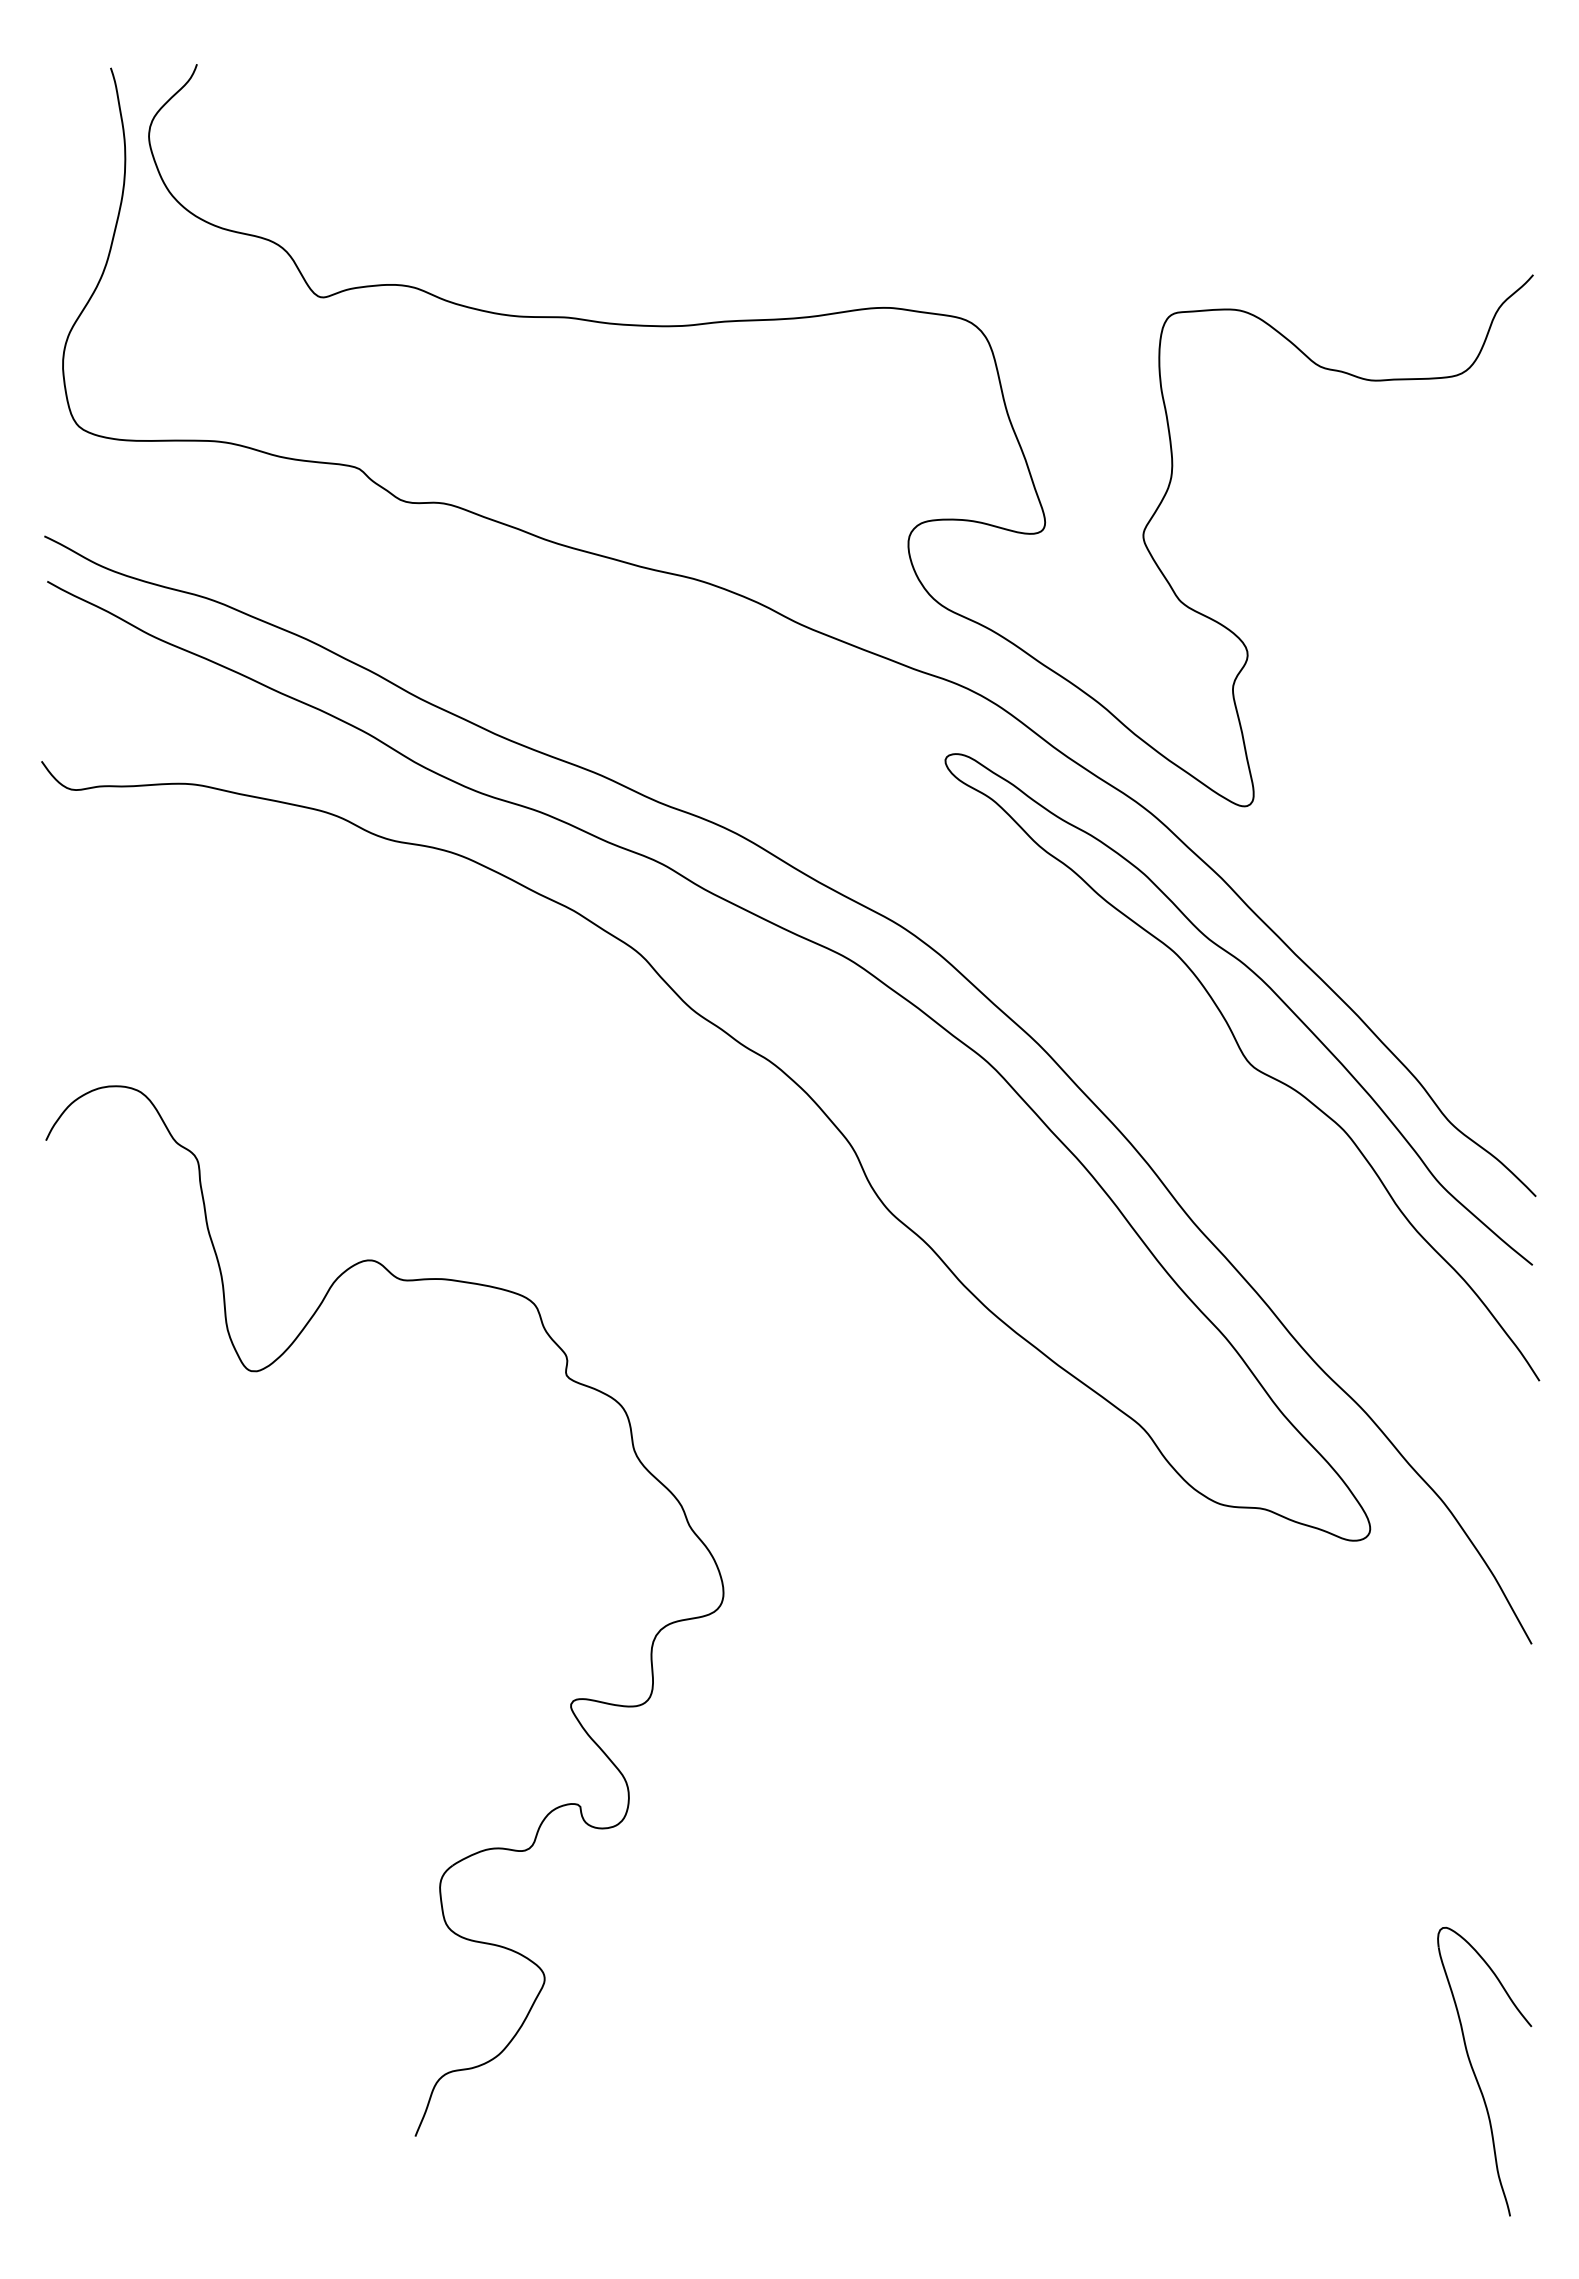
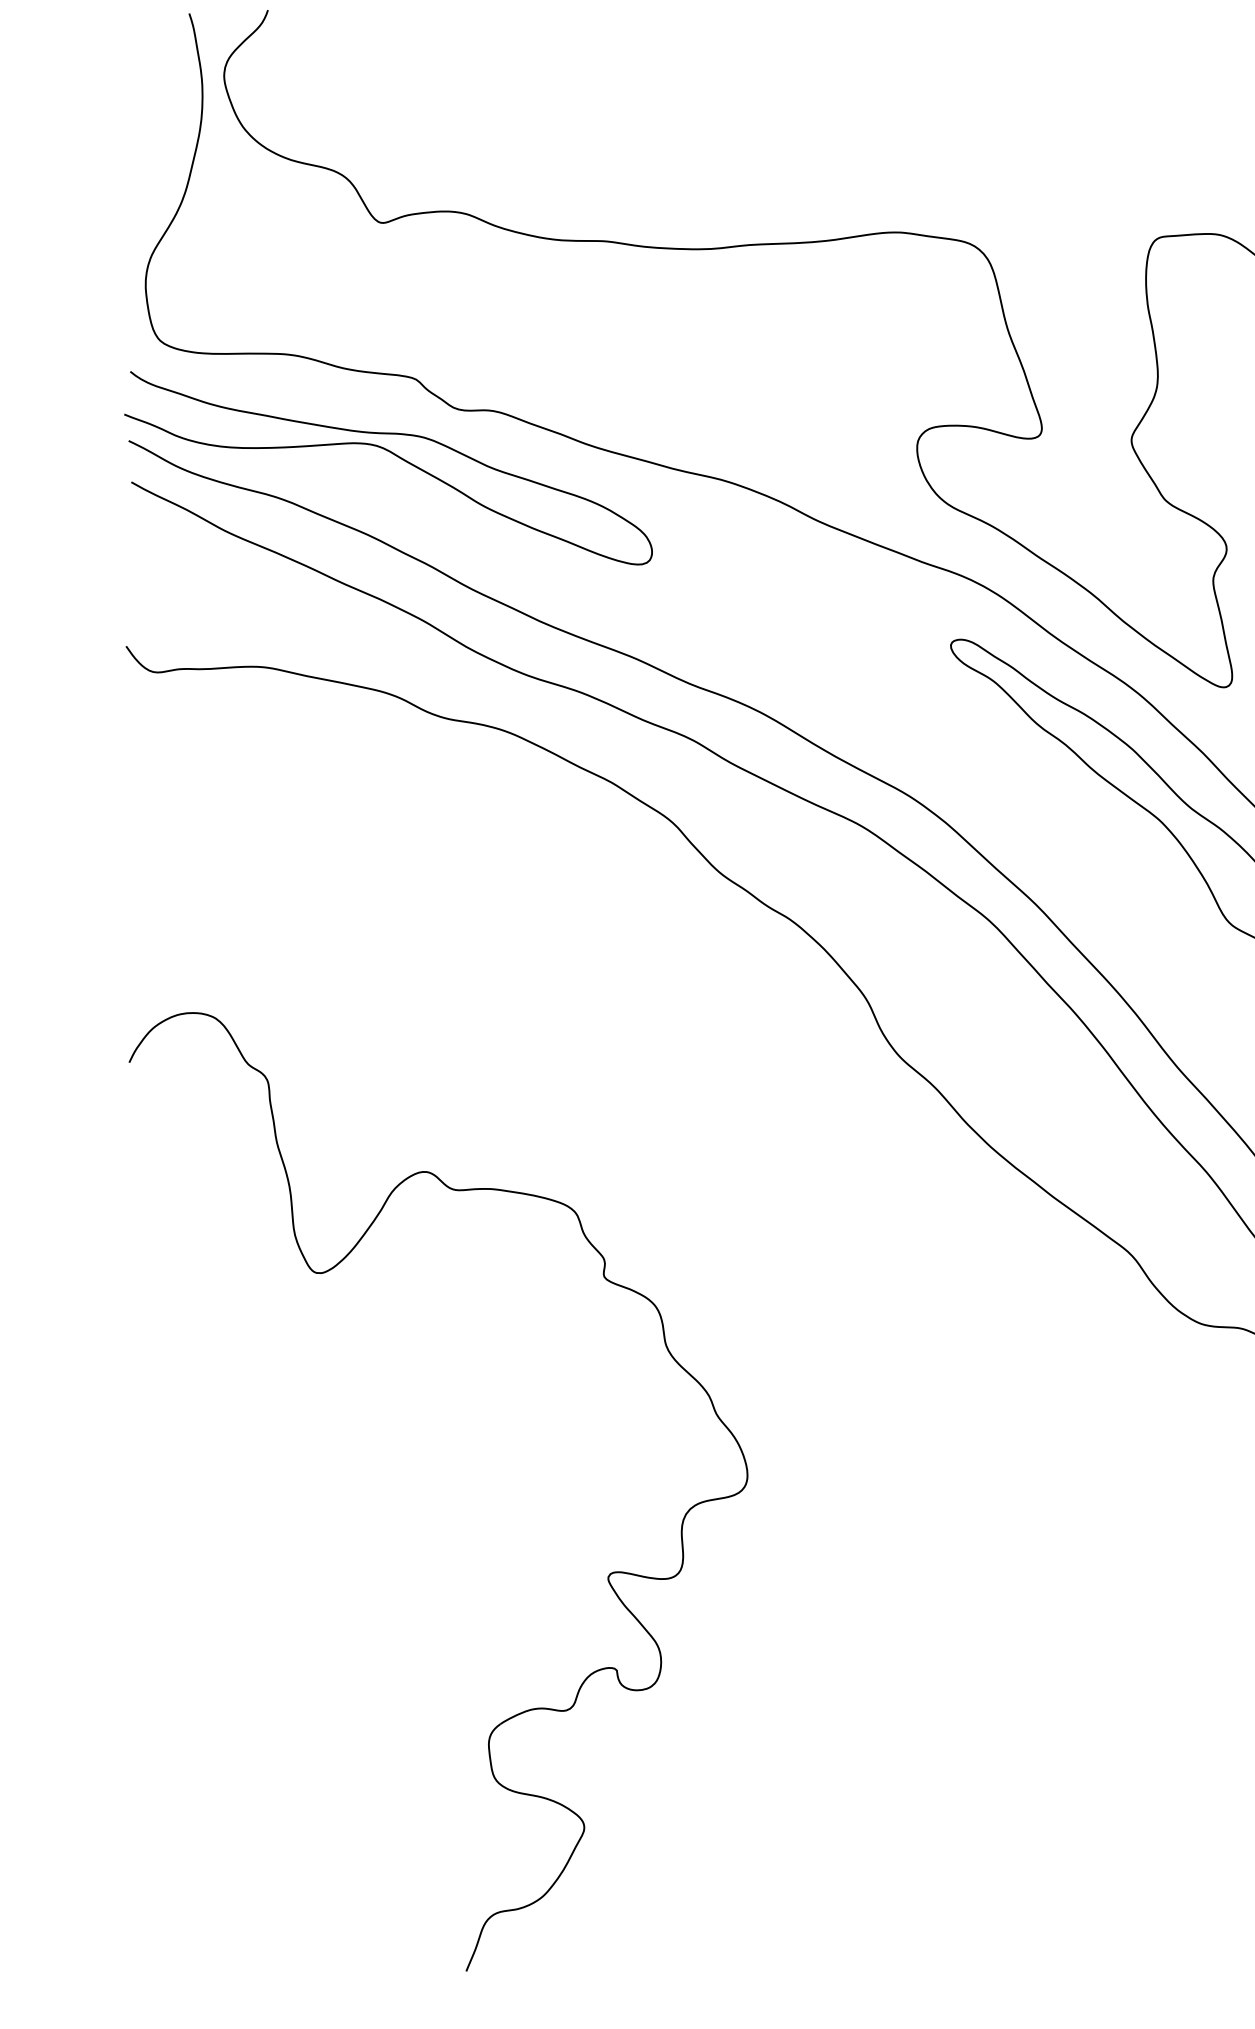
curve: (337, 553) -> (396, 456), added
part: (570, 1703) -> (607, 1576), moved

